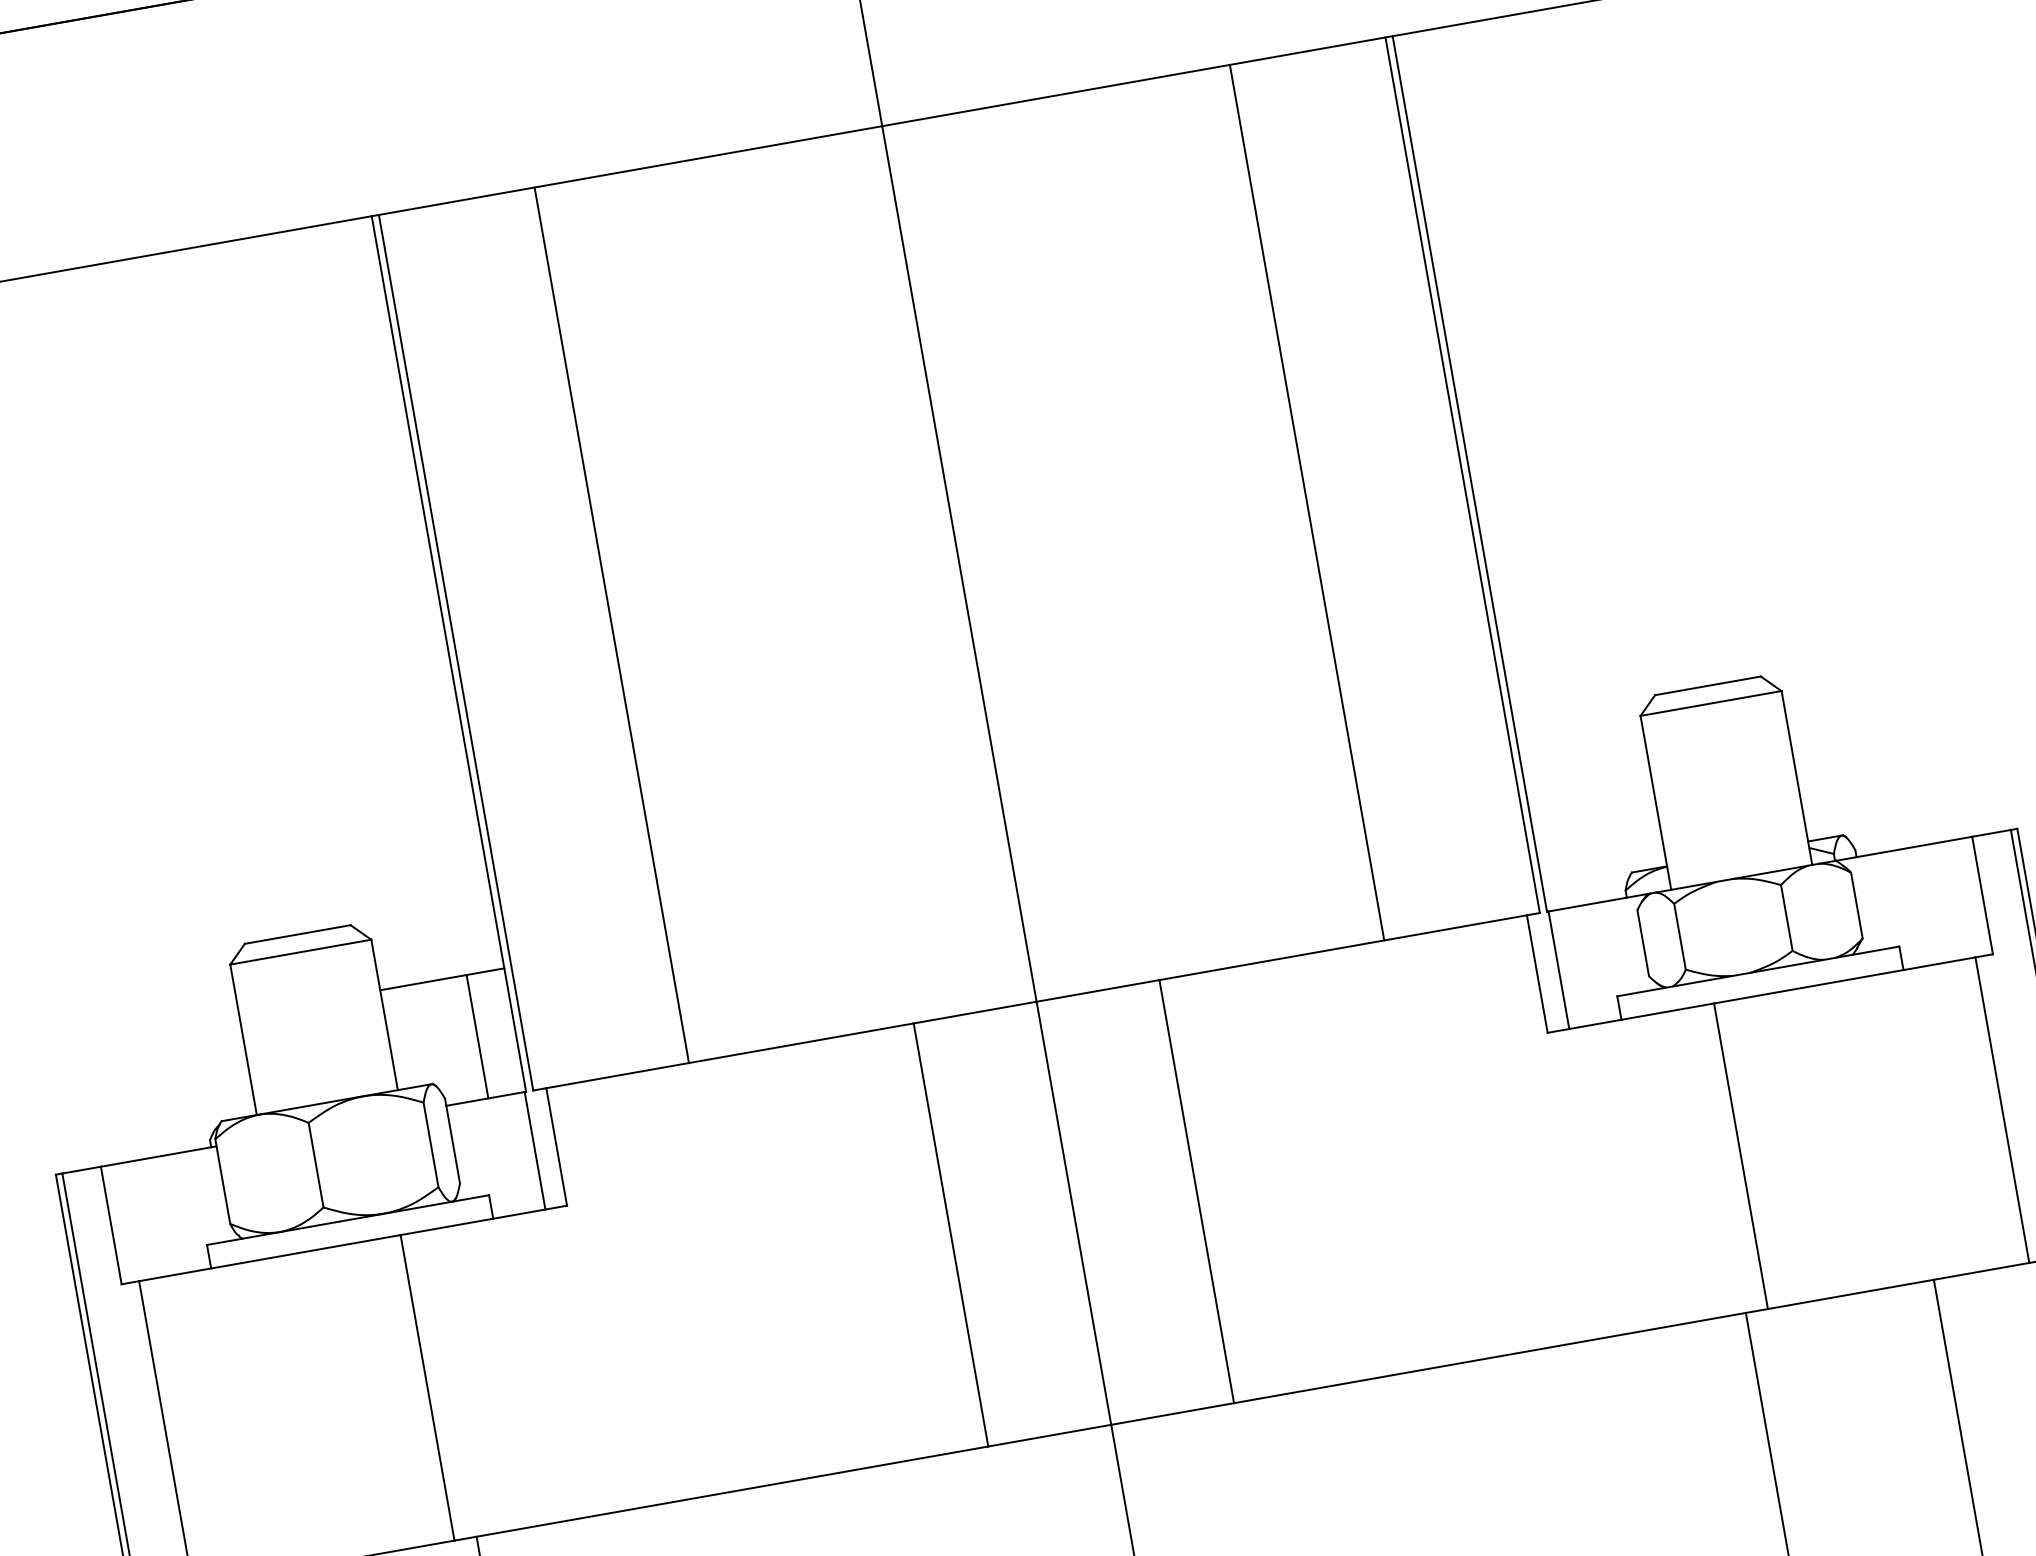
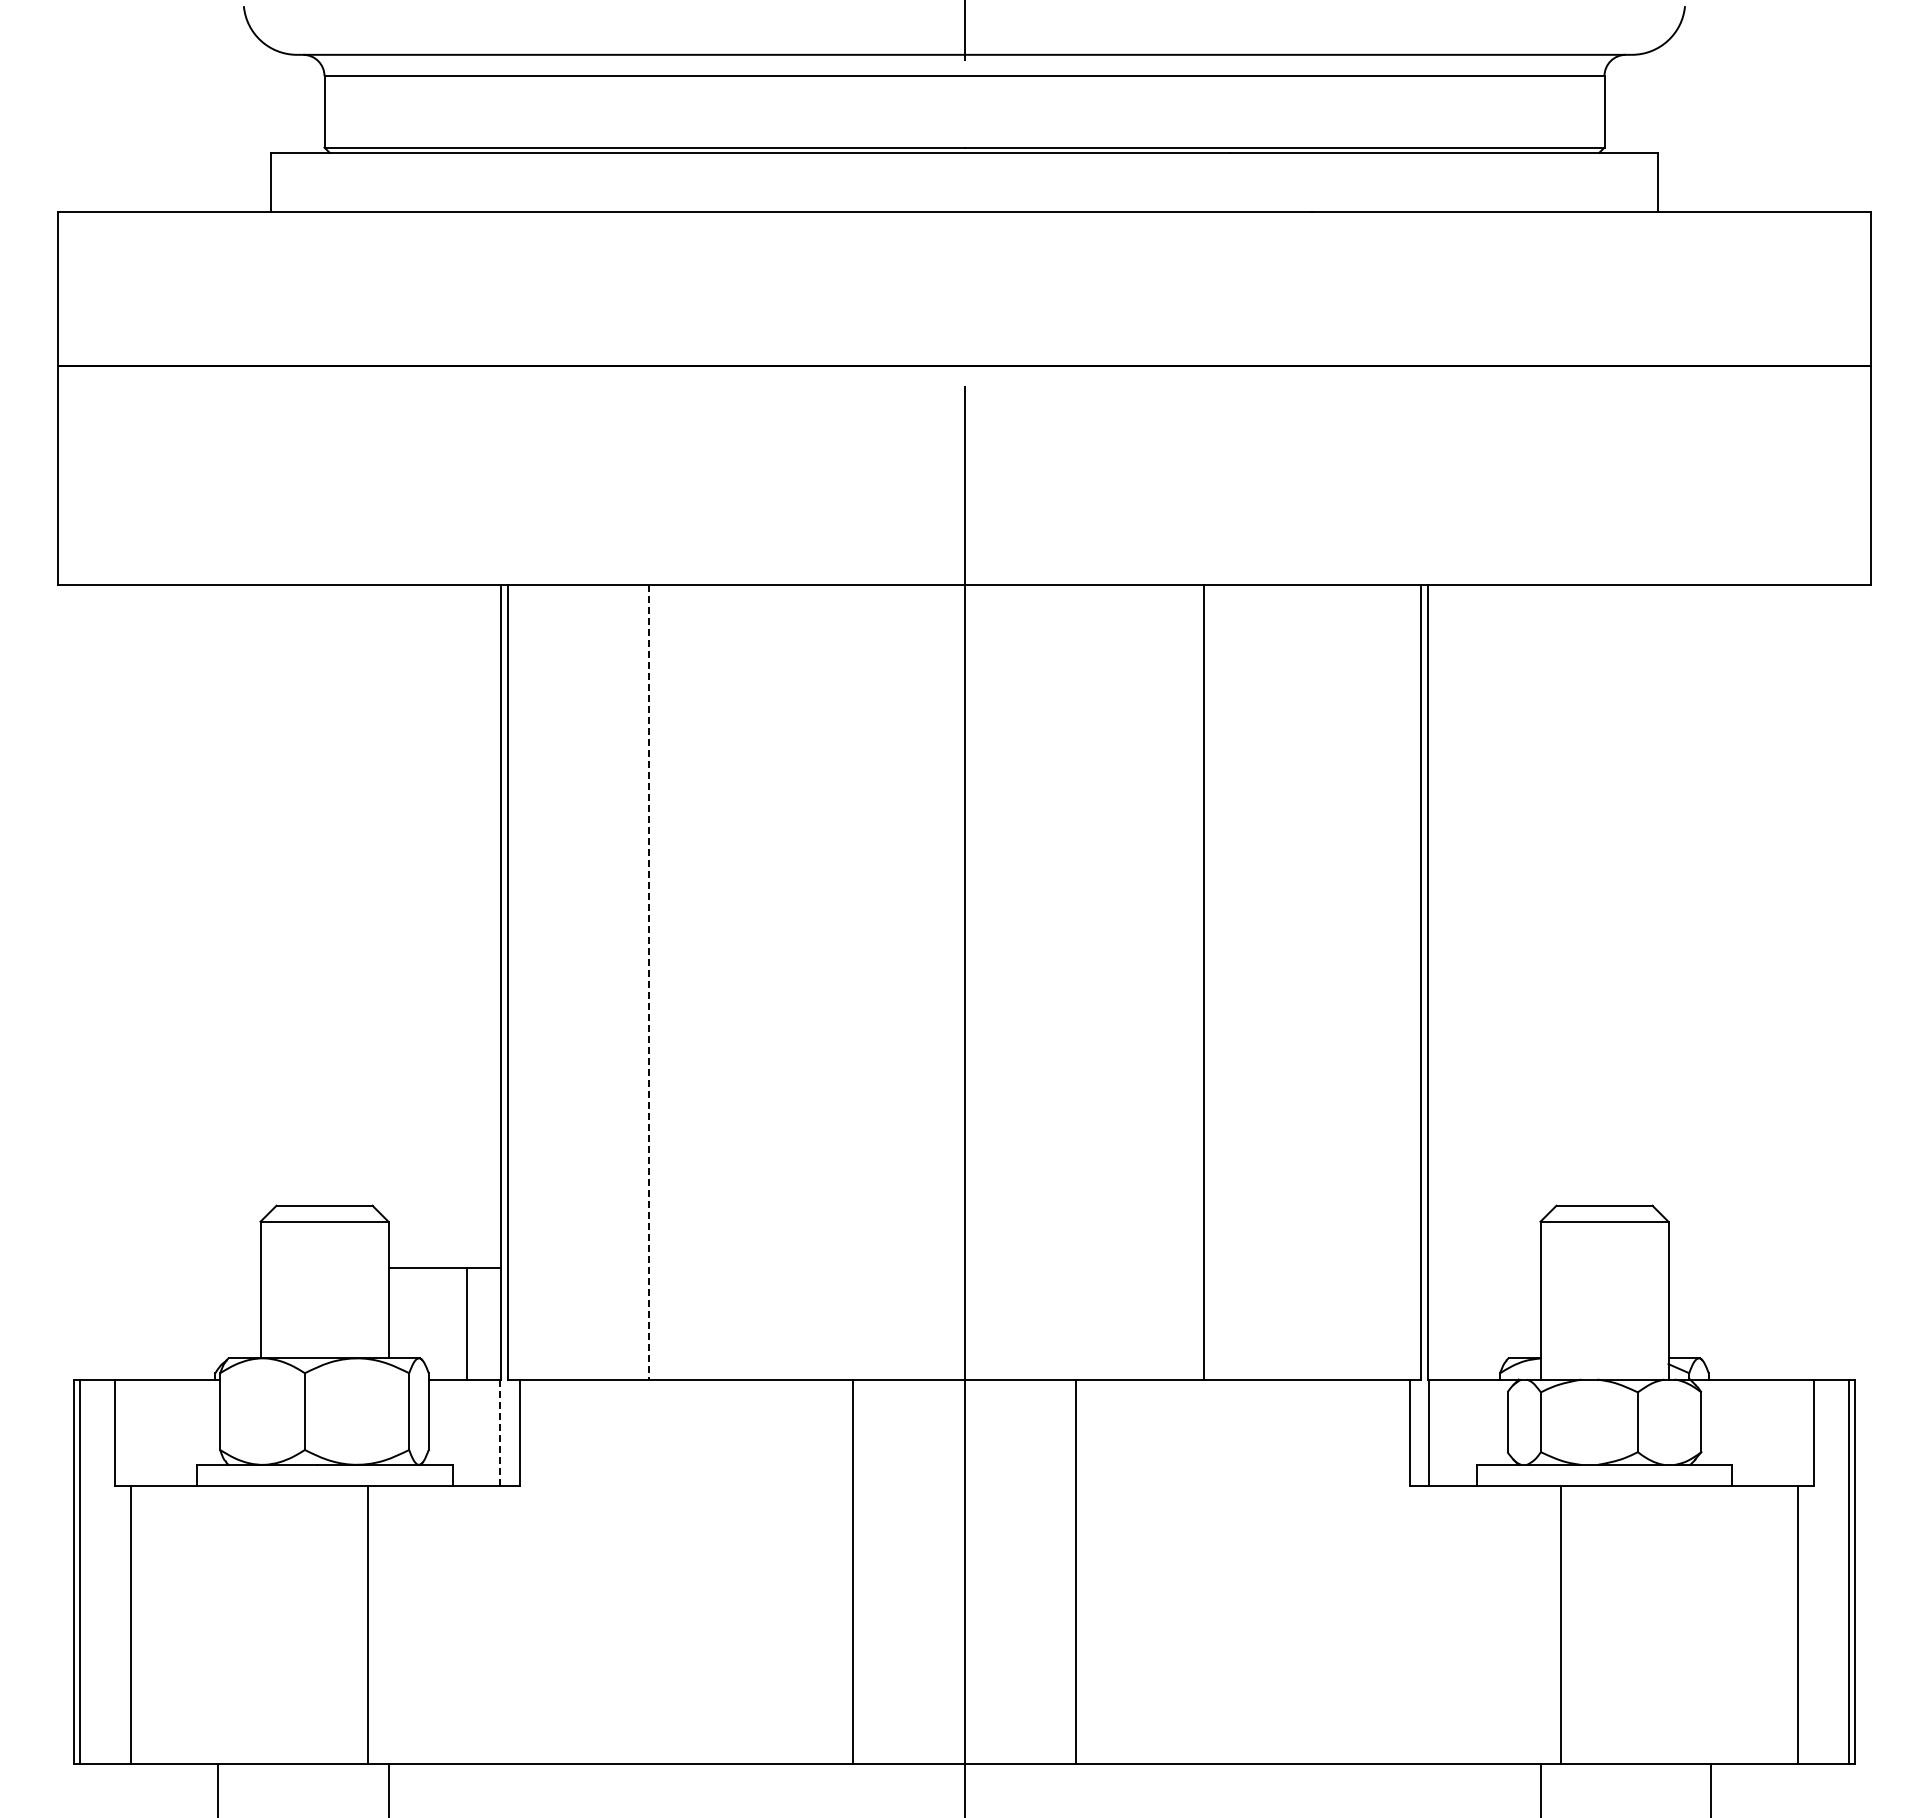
line: (1307, 501) -> (1204, 981), moved
line: (612, 625) -> (649, 982), solid -> dashed
line: (534, 1150) -> (499, 1432), solid -> dashed

